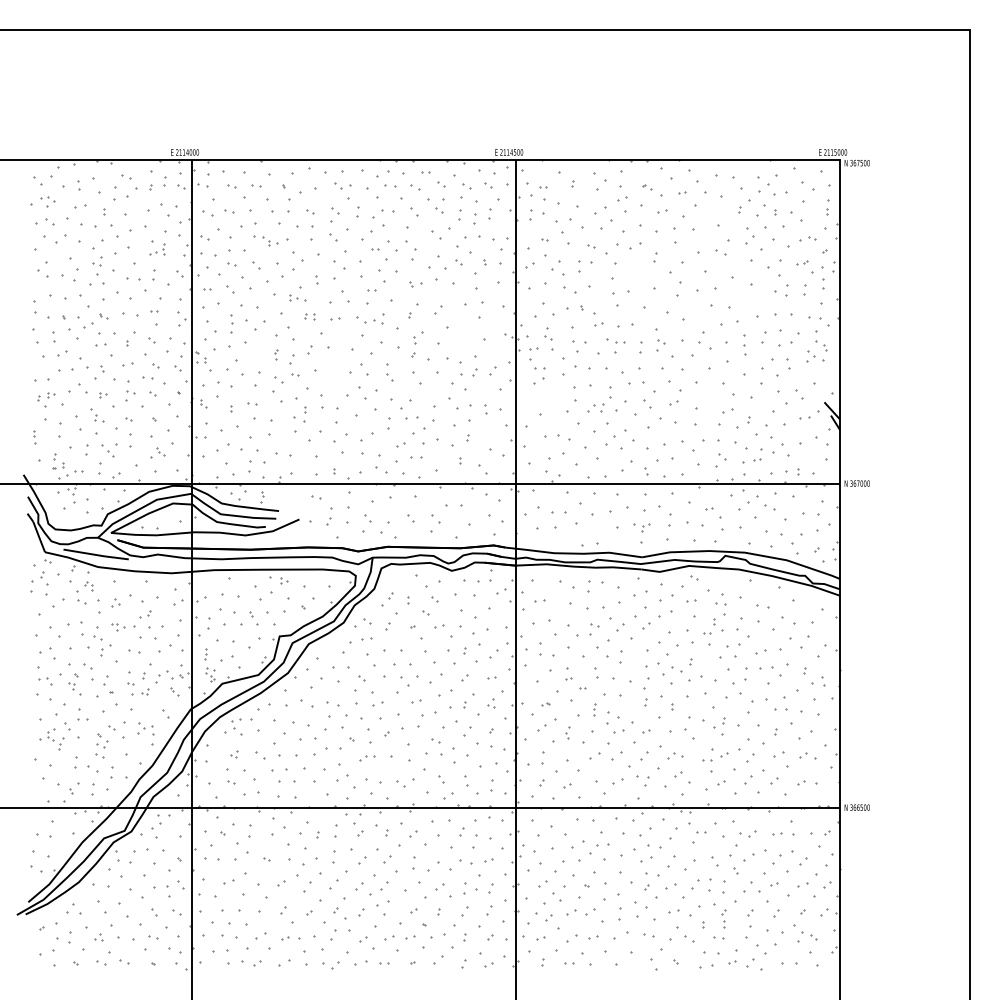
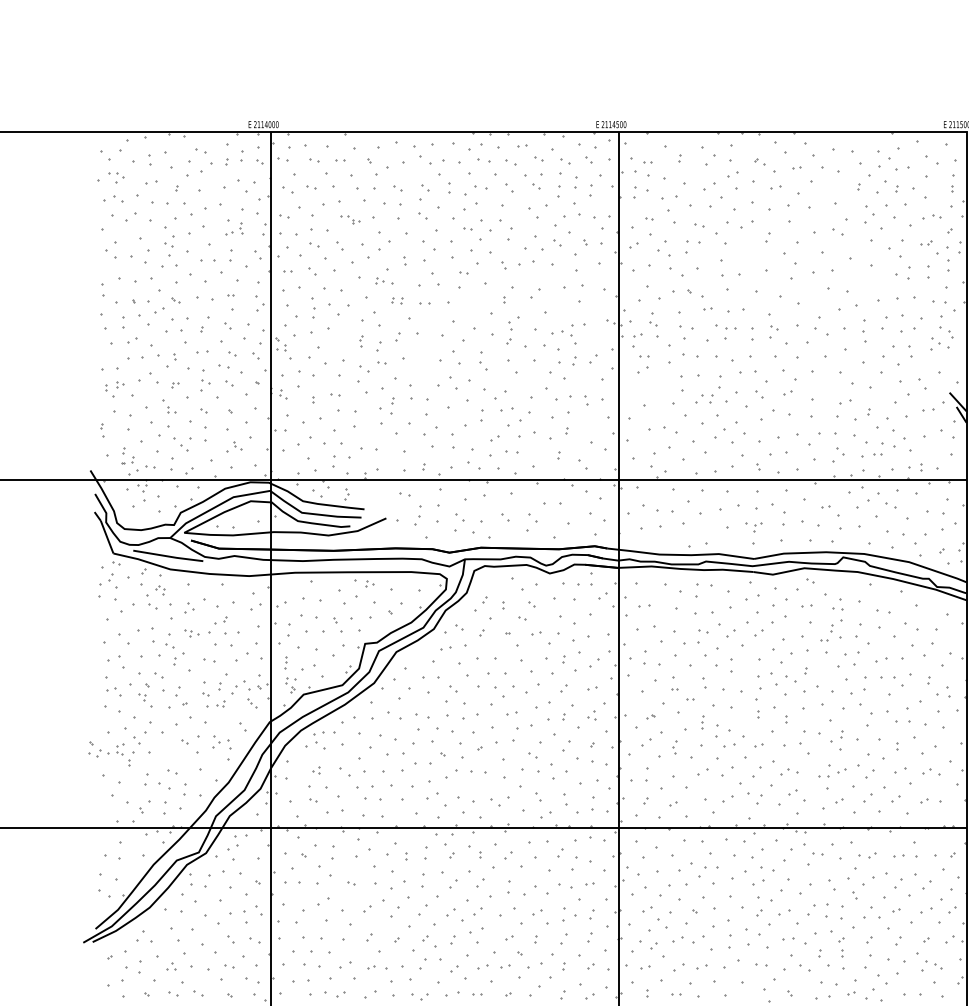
part: (342, 185) -> (432, 160), size x1.4
part: (474, 218) -> (574, 195), size x1.6
part: (265, 240) -> (349, 219), size x0.7
part: (415, 284) -> (510, 266), size x1.6
part: (374, 318) -> (562, 329), moved
part: (100, 344) -> (172, 330), size x1.6
part: (86, 449) -> (157, 443), size x1.6
part: (366, 638) -> (458, 646), size x1.6
part: (377, 703) -> (470, 715), size x1.6
part: (82, 719) -> (153, 732), size x1.6
part: (102, 740) -> (94, 749), moved
part: (367, 758) -> (459, 774), size x1.6
part: (228, 881) -> (310, 906), size x1.6
part: (718, 937) -> (835, 966), size x1.6

